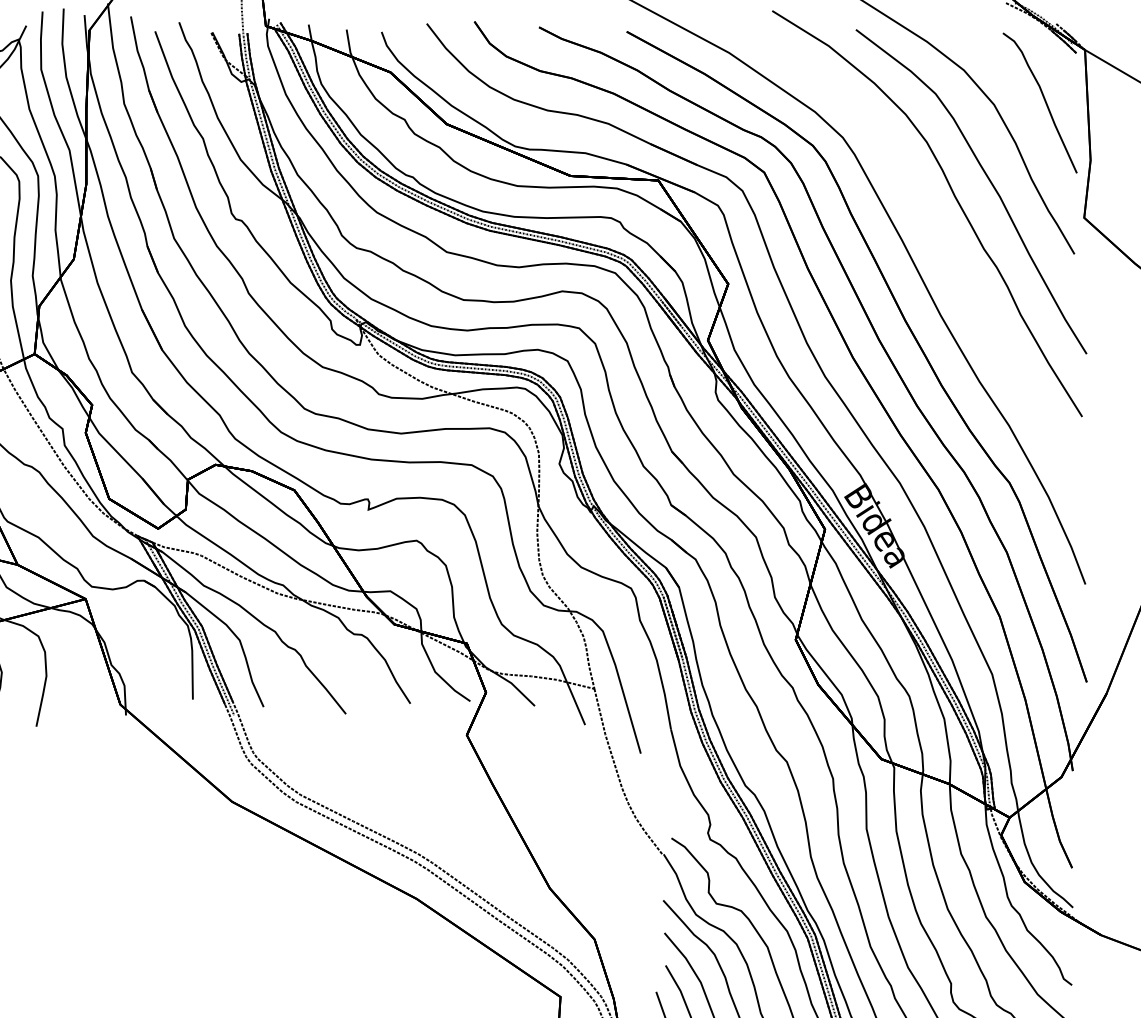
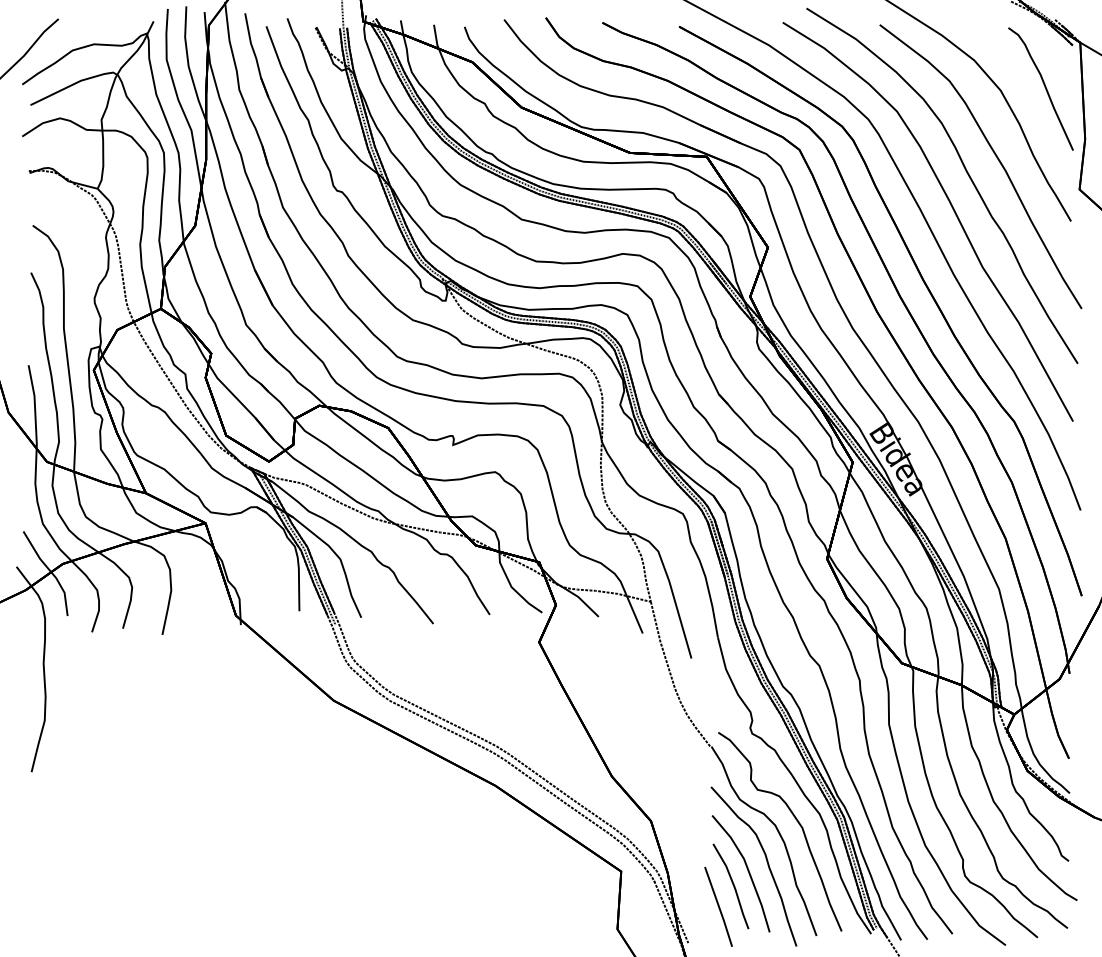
part: (939, 240) -> (952, 209), added

